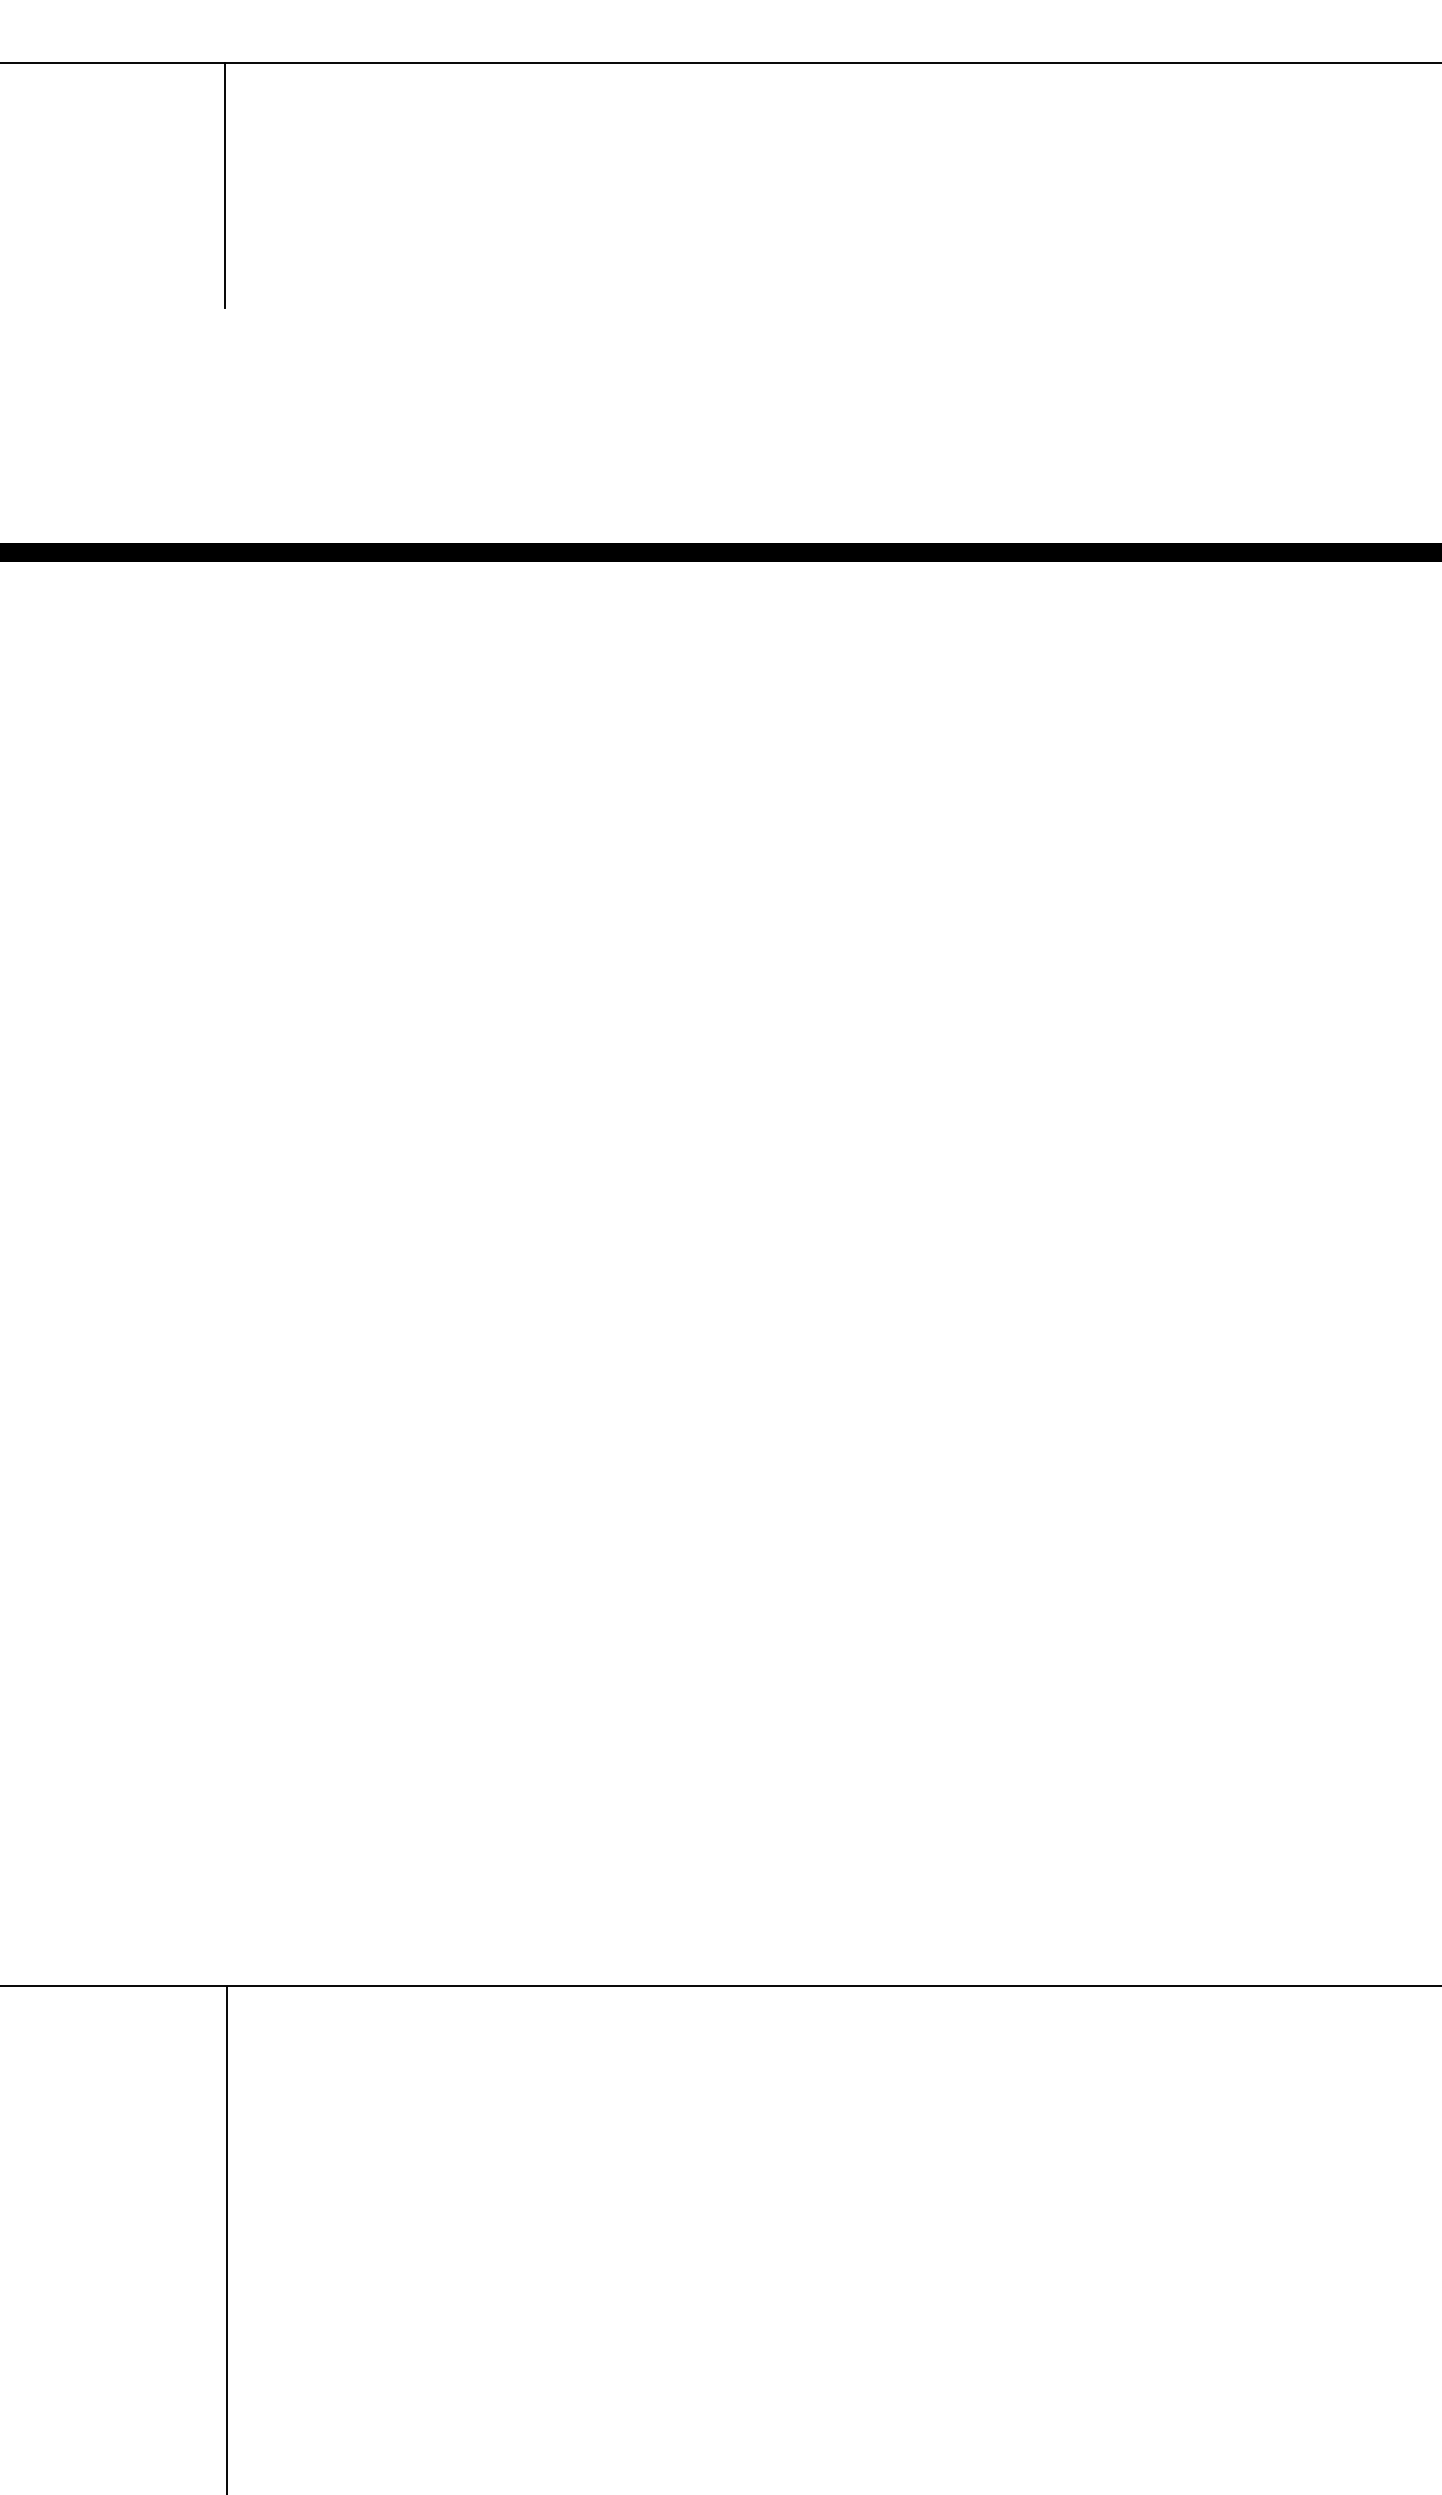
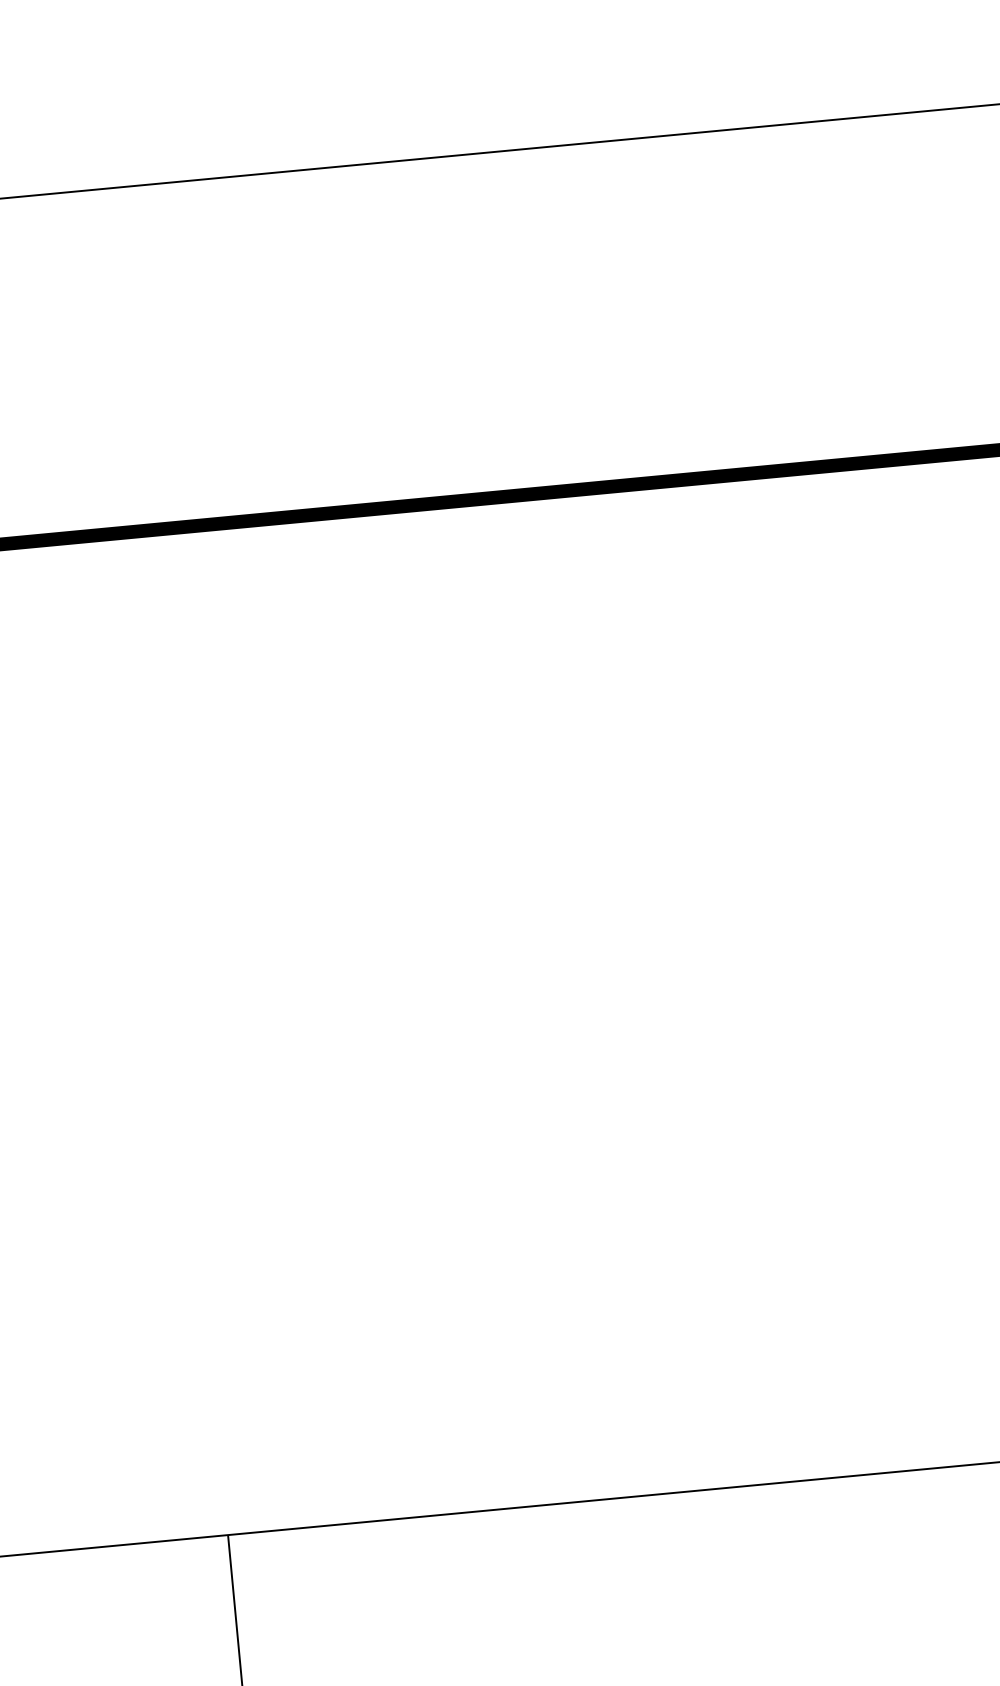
line: (224, 184) -> (107, 274), removed

